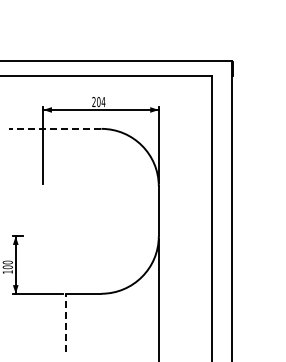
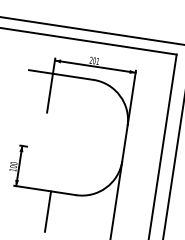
text: (103, 101) -> (97, 61), 204 -> 201
line: (54, 128) -> (60, 74), dashed -> solid
line: (65, 322) -> (47, 211), dashed -> solid

